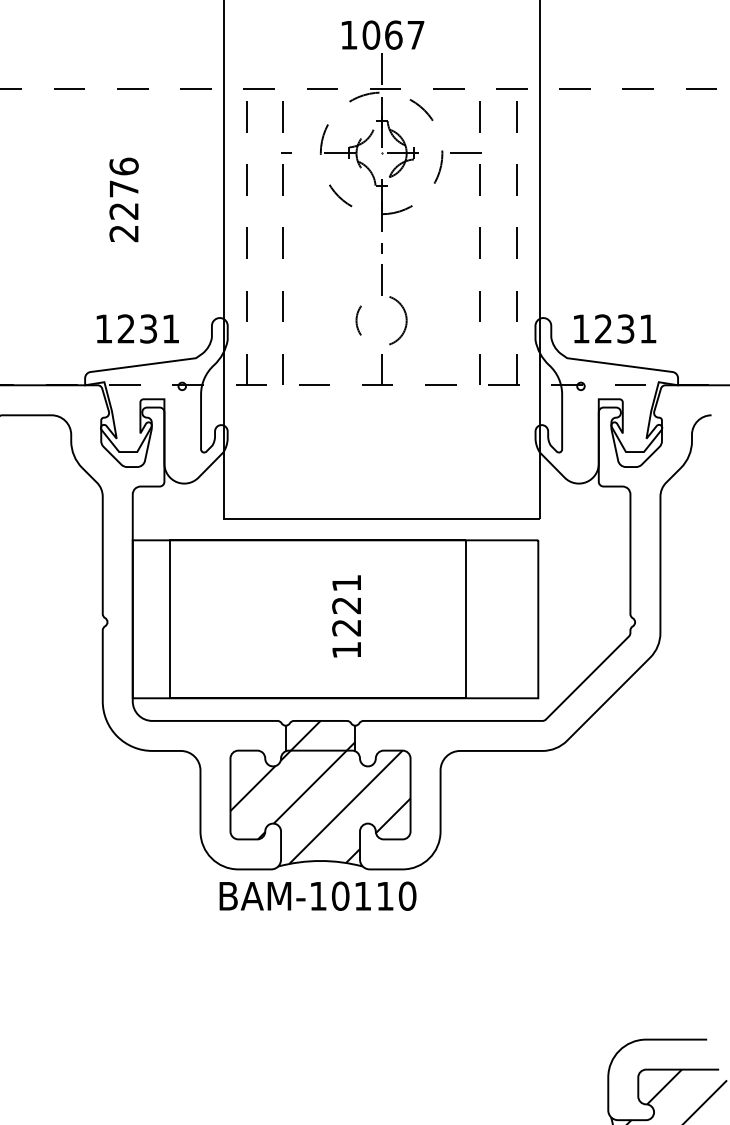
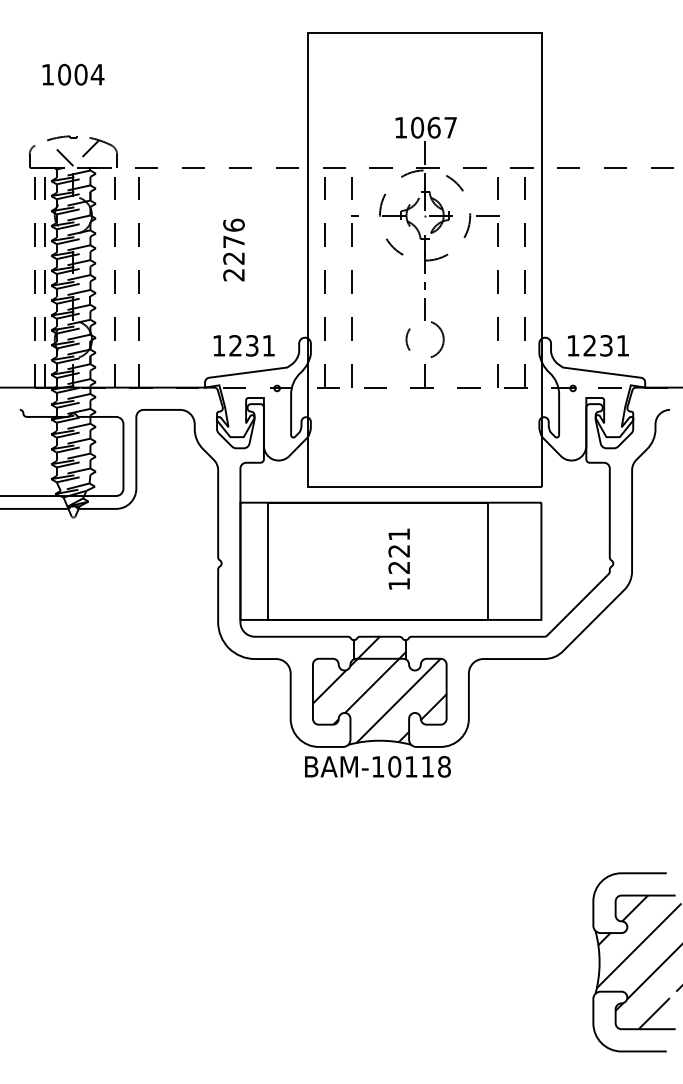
text: (407, 895) -> (444, 766), BAM-10110 -> BAM-10118

